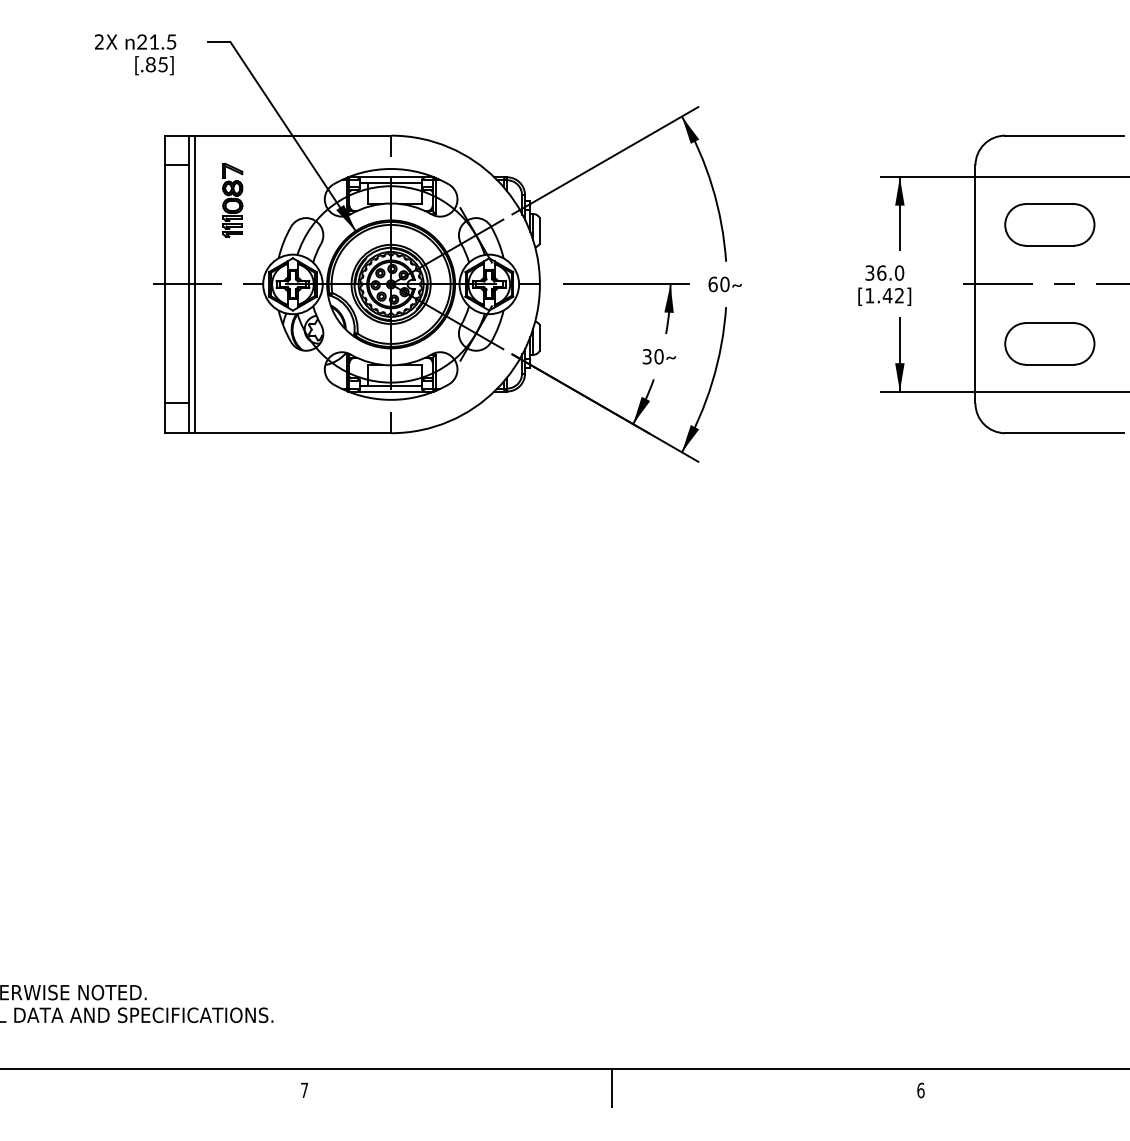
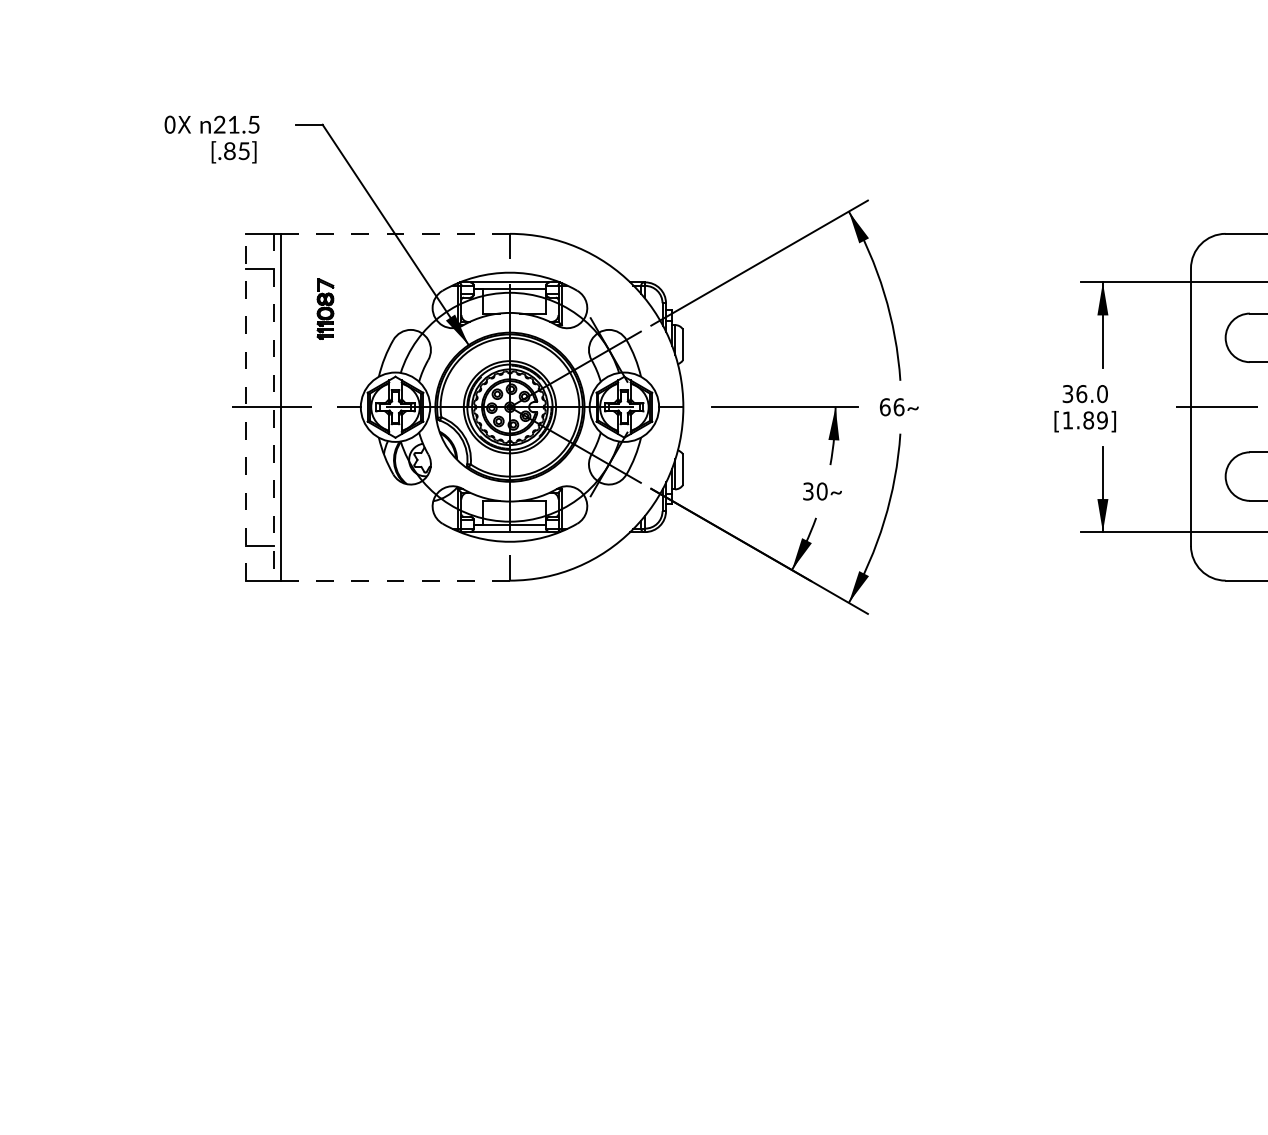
text: (99, 41) -> (170, 124), 2X -> 0X
line: (292, 135) -> (394, 233), solid -> dashed
part: (232, 199) -> (325, 308), size x0.7
text: (724, 283) -> (898, 406), 60 -> 66
line: (165, 284) -> (246, 407), solid -> dashed
line: (188, 284) -> (273, 407), solid -> dashed
text: (893, 295) -> (1095, 420), [1.42] -> [1.89]
line: (292, 433) -> (394, 580), solid -> dashed

